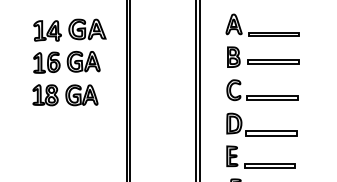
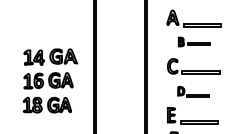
part: (263, 56) -> (194, 41), size x0.6
part: (69, 61) -> (50, 80), moved
part: (261, 124) -> (193, 91), size x0.6

